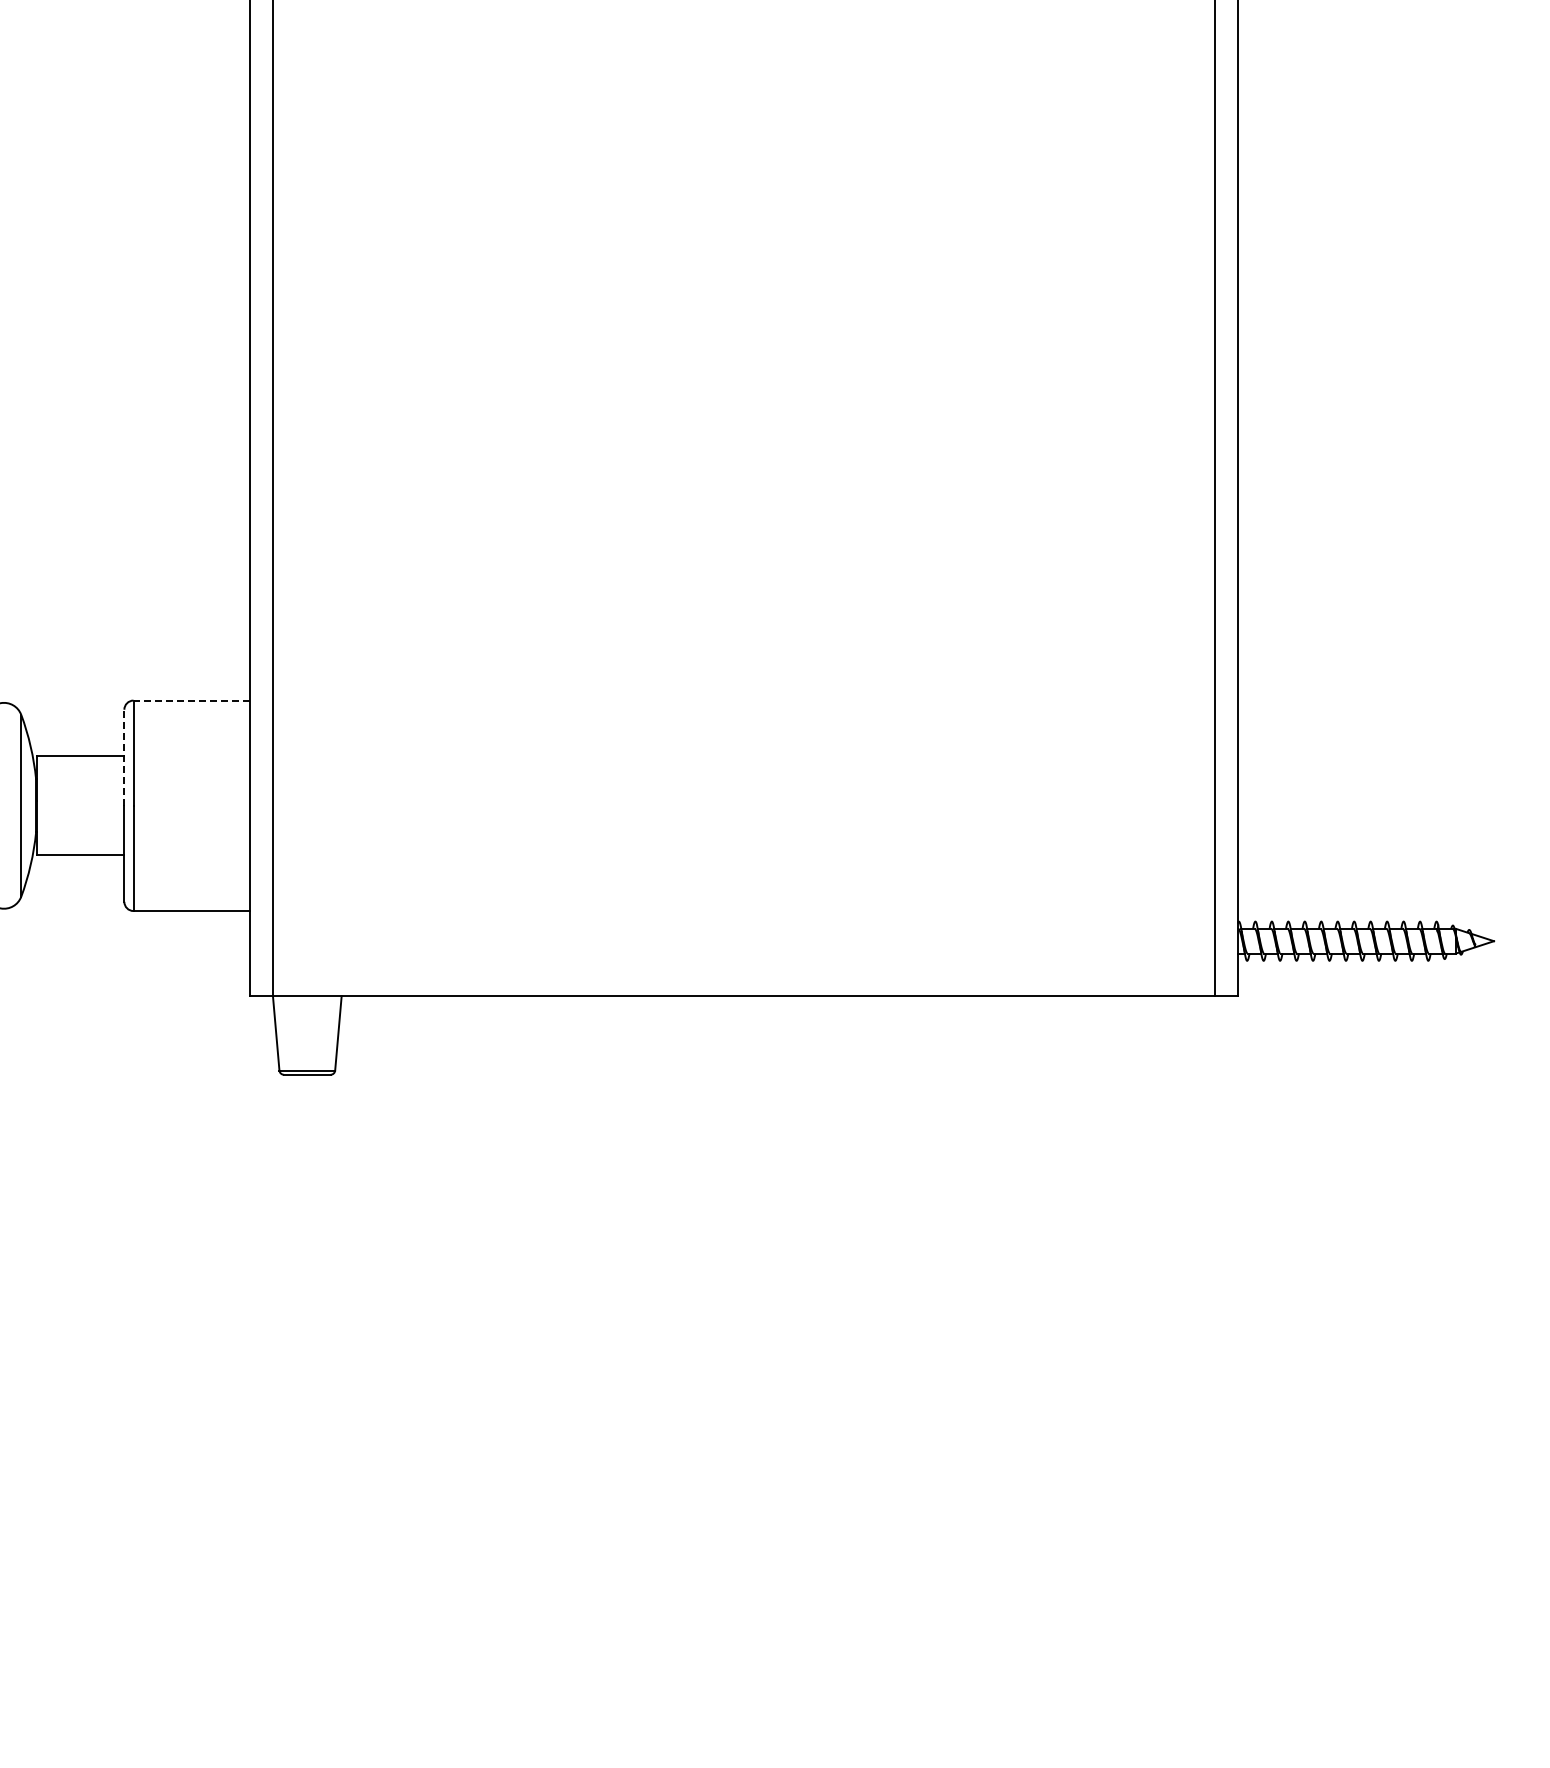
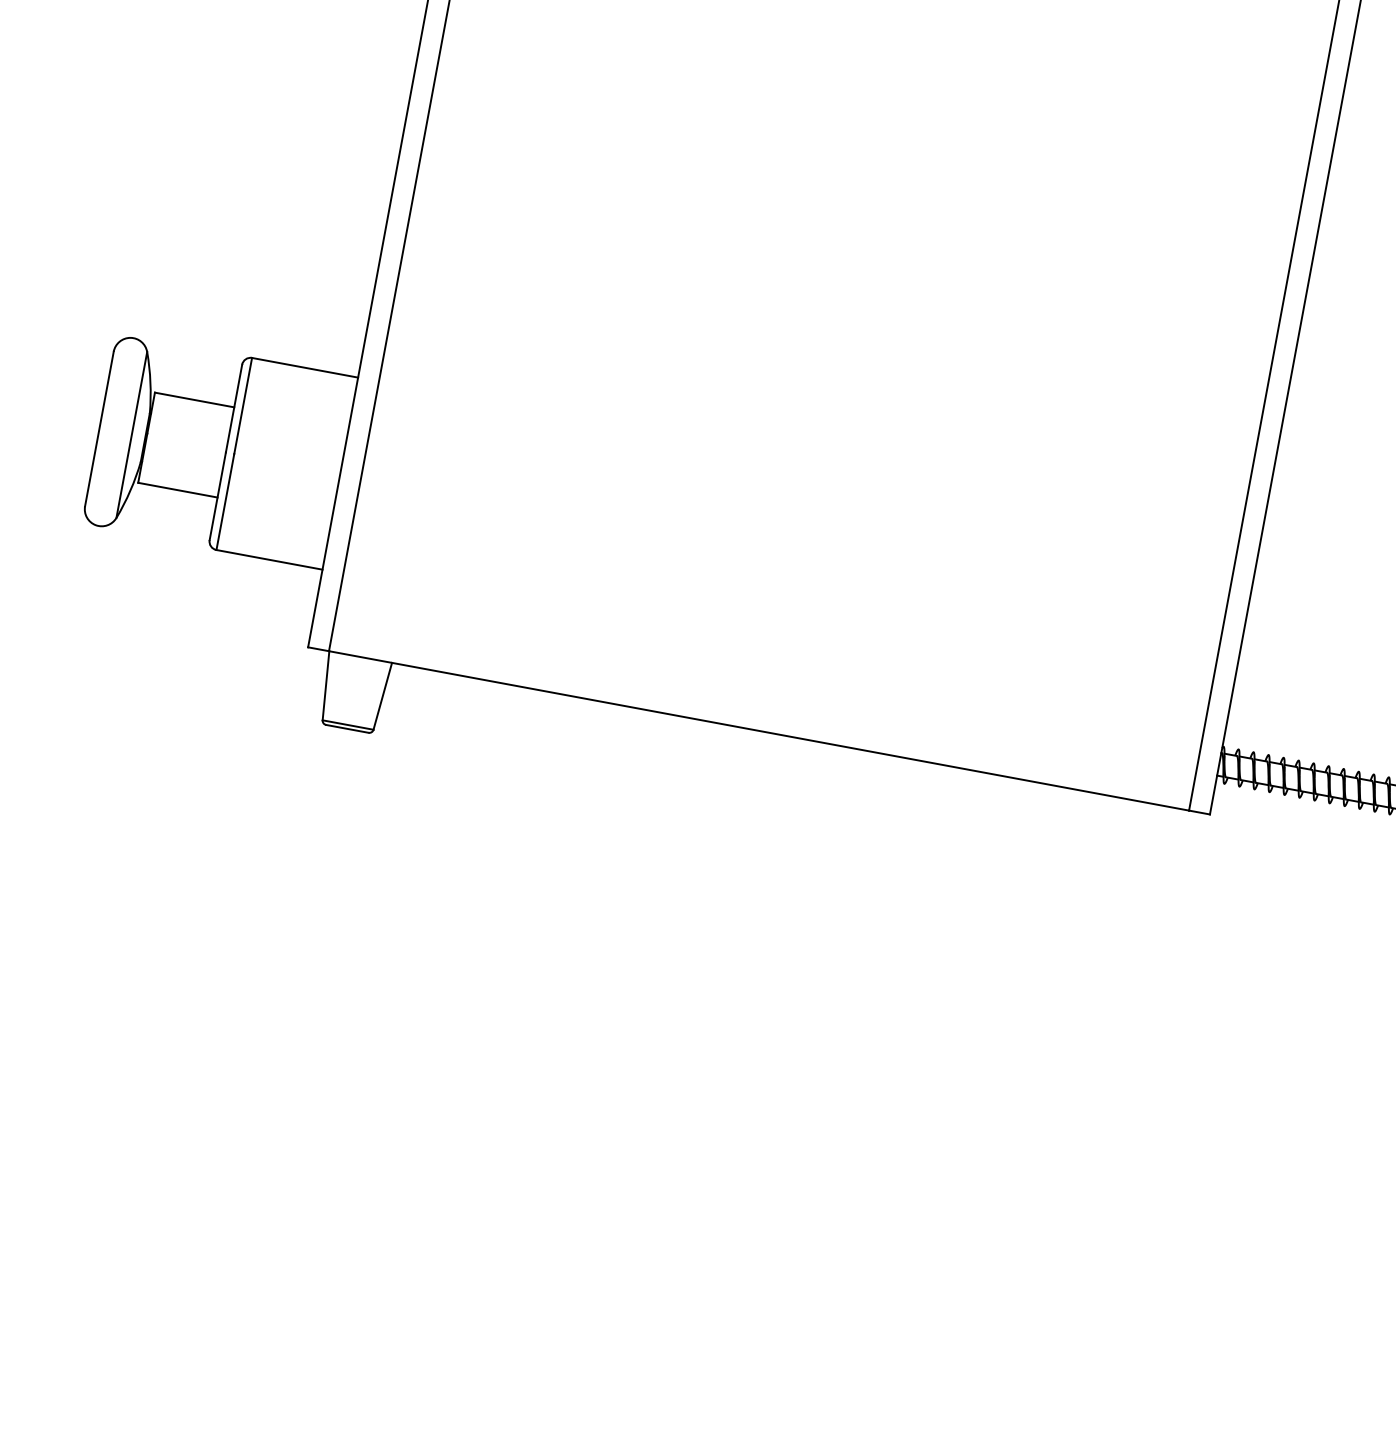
line: (191, 700) -> (305, 367), dashed -> solid
line: (124, 757) -> (234, 408), dashed -> solid

